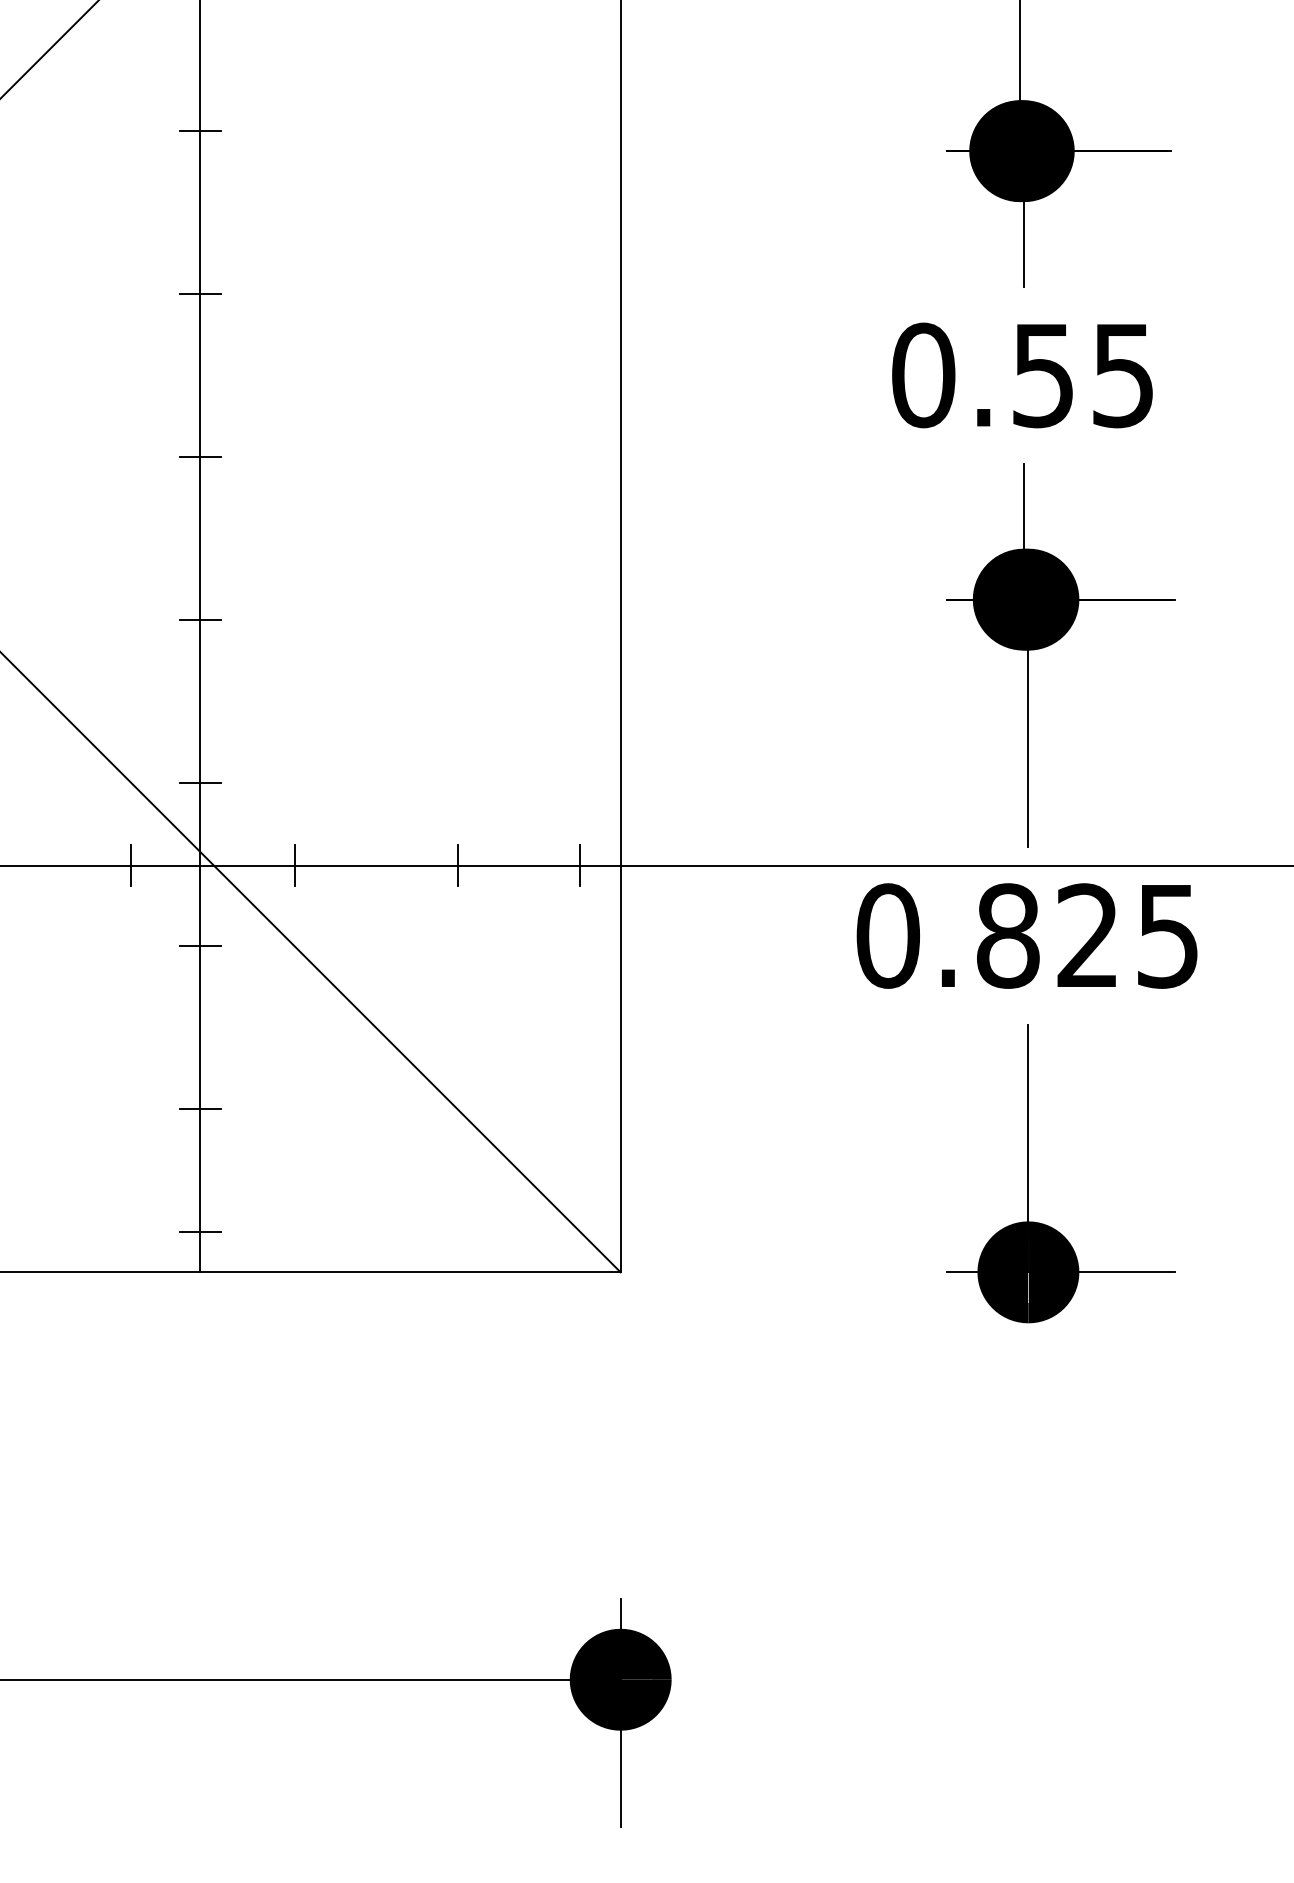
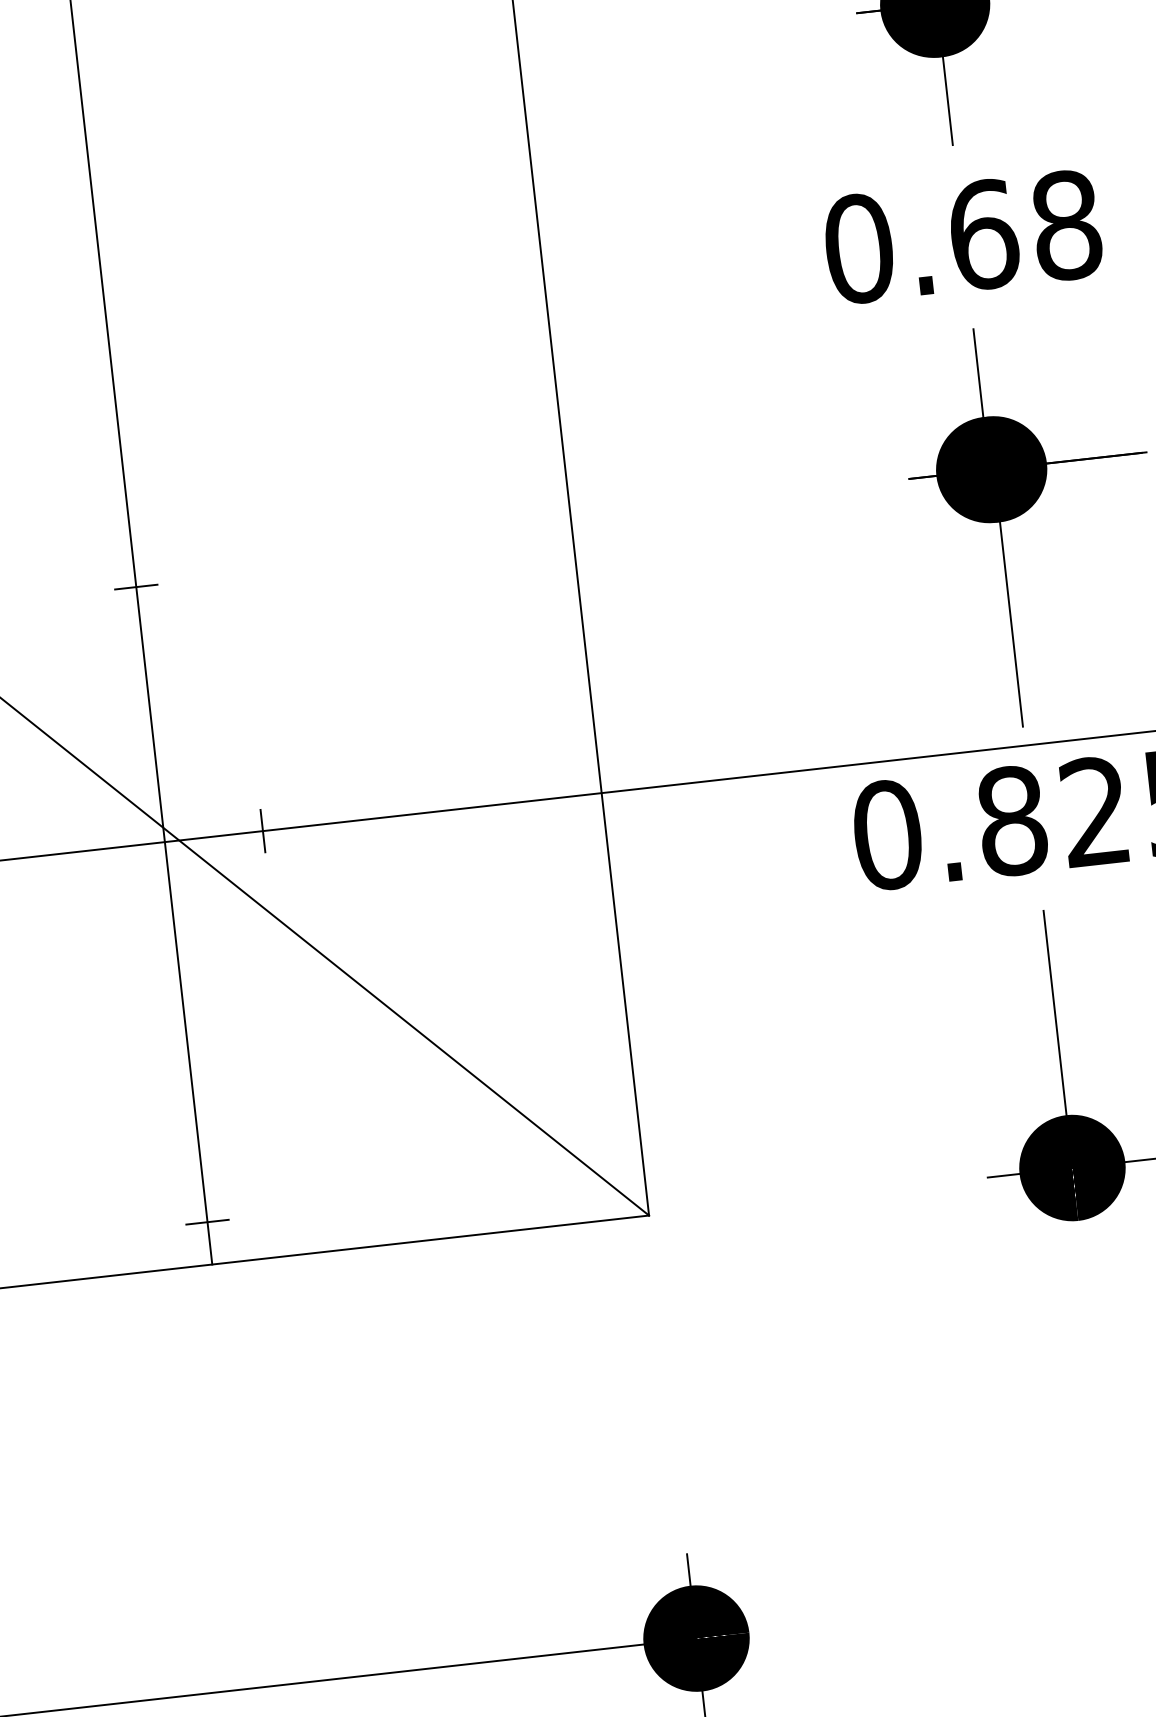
line: (199, 130) -> (78, 78), removed
line: (199, 293) -> (97, 248), removed
text: (1083, 375) -> (1025, 230), 0.55 -> 0.68
line: (199, 456) -> (116, 417), removed
line: (199, 783) -> (154, 756), removed
line: (131, 865) -> (93, 850), removed
line: (457, 865) -> (432, 812), removed
line: (579, 865) -> (558, 797), removed
line: (199, 946) -> (173, 926), removed
line: (199, 1109) -> (192, 1095), removed

